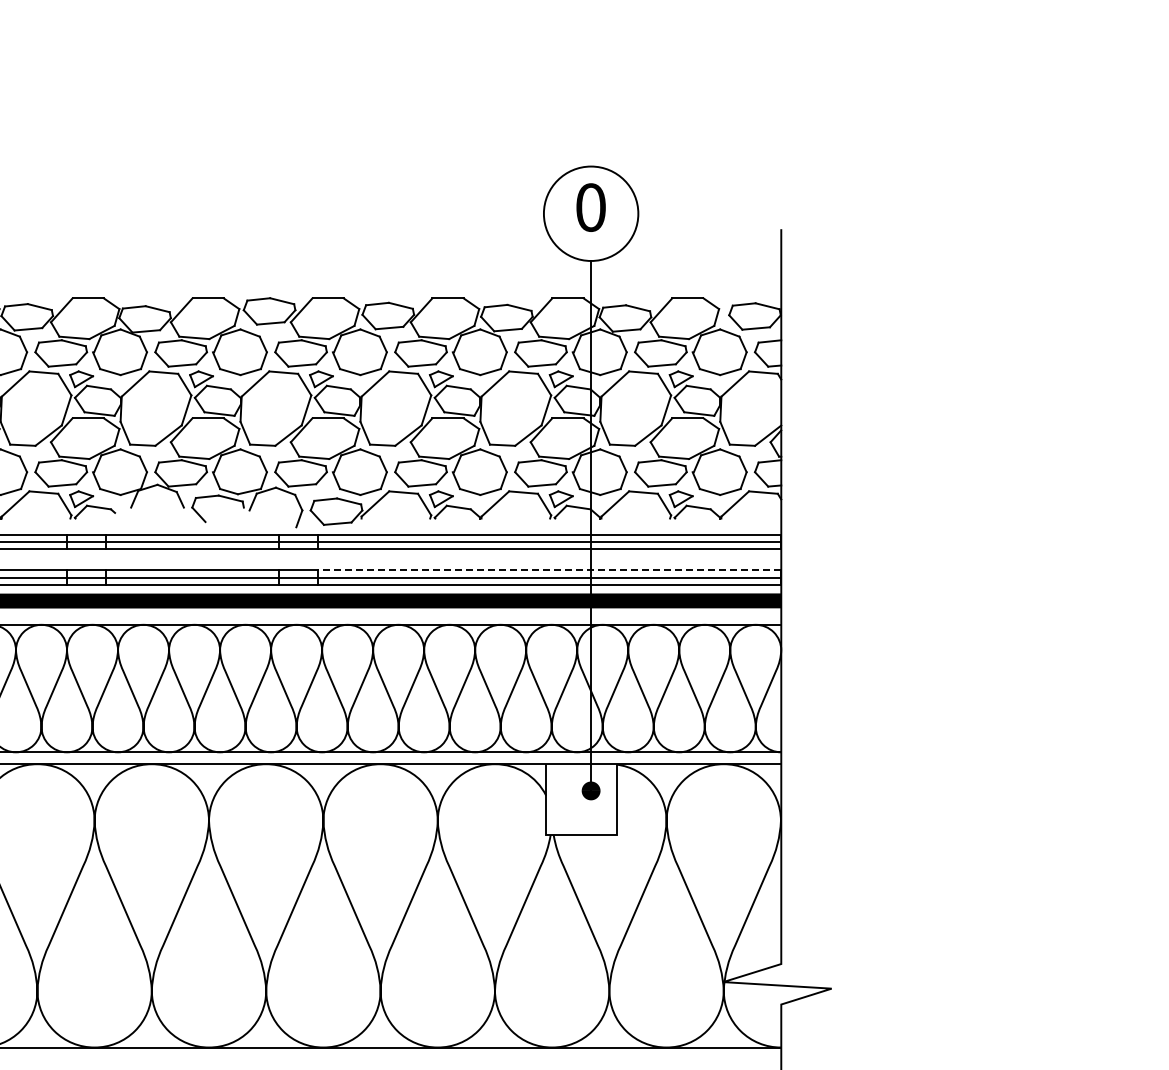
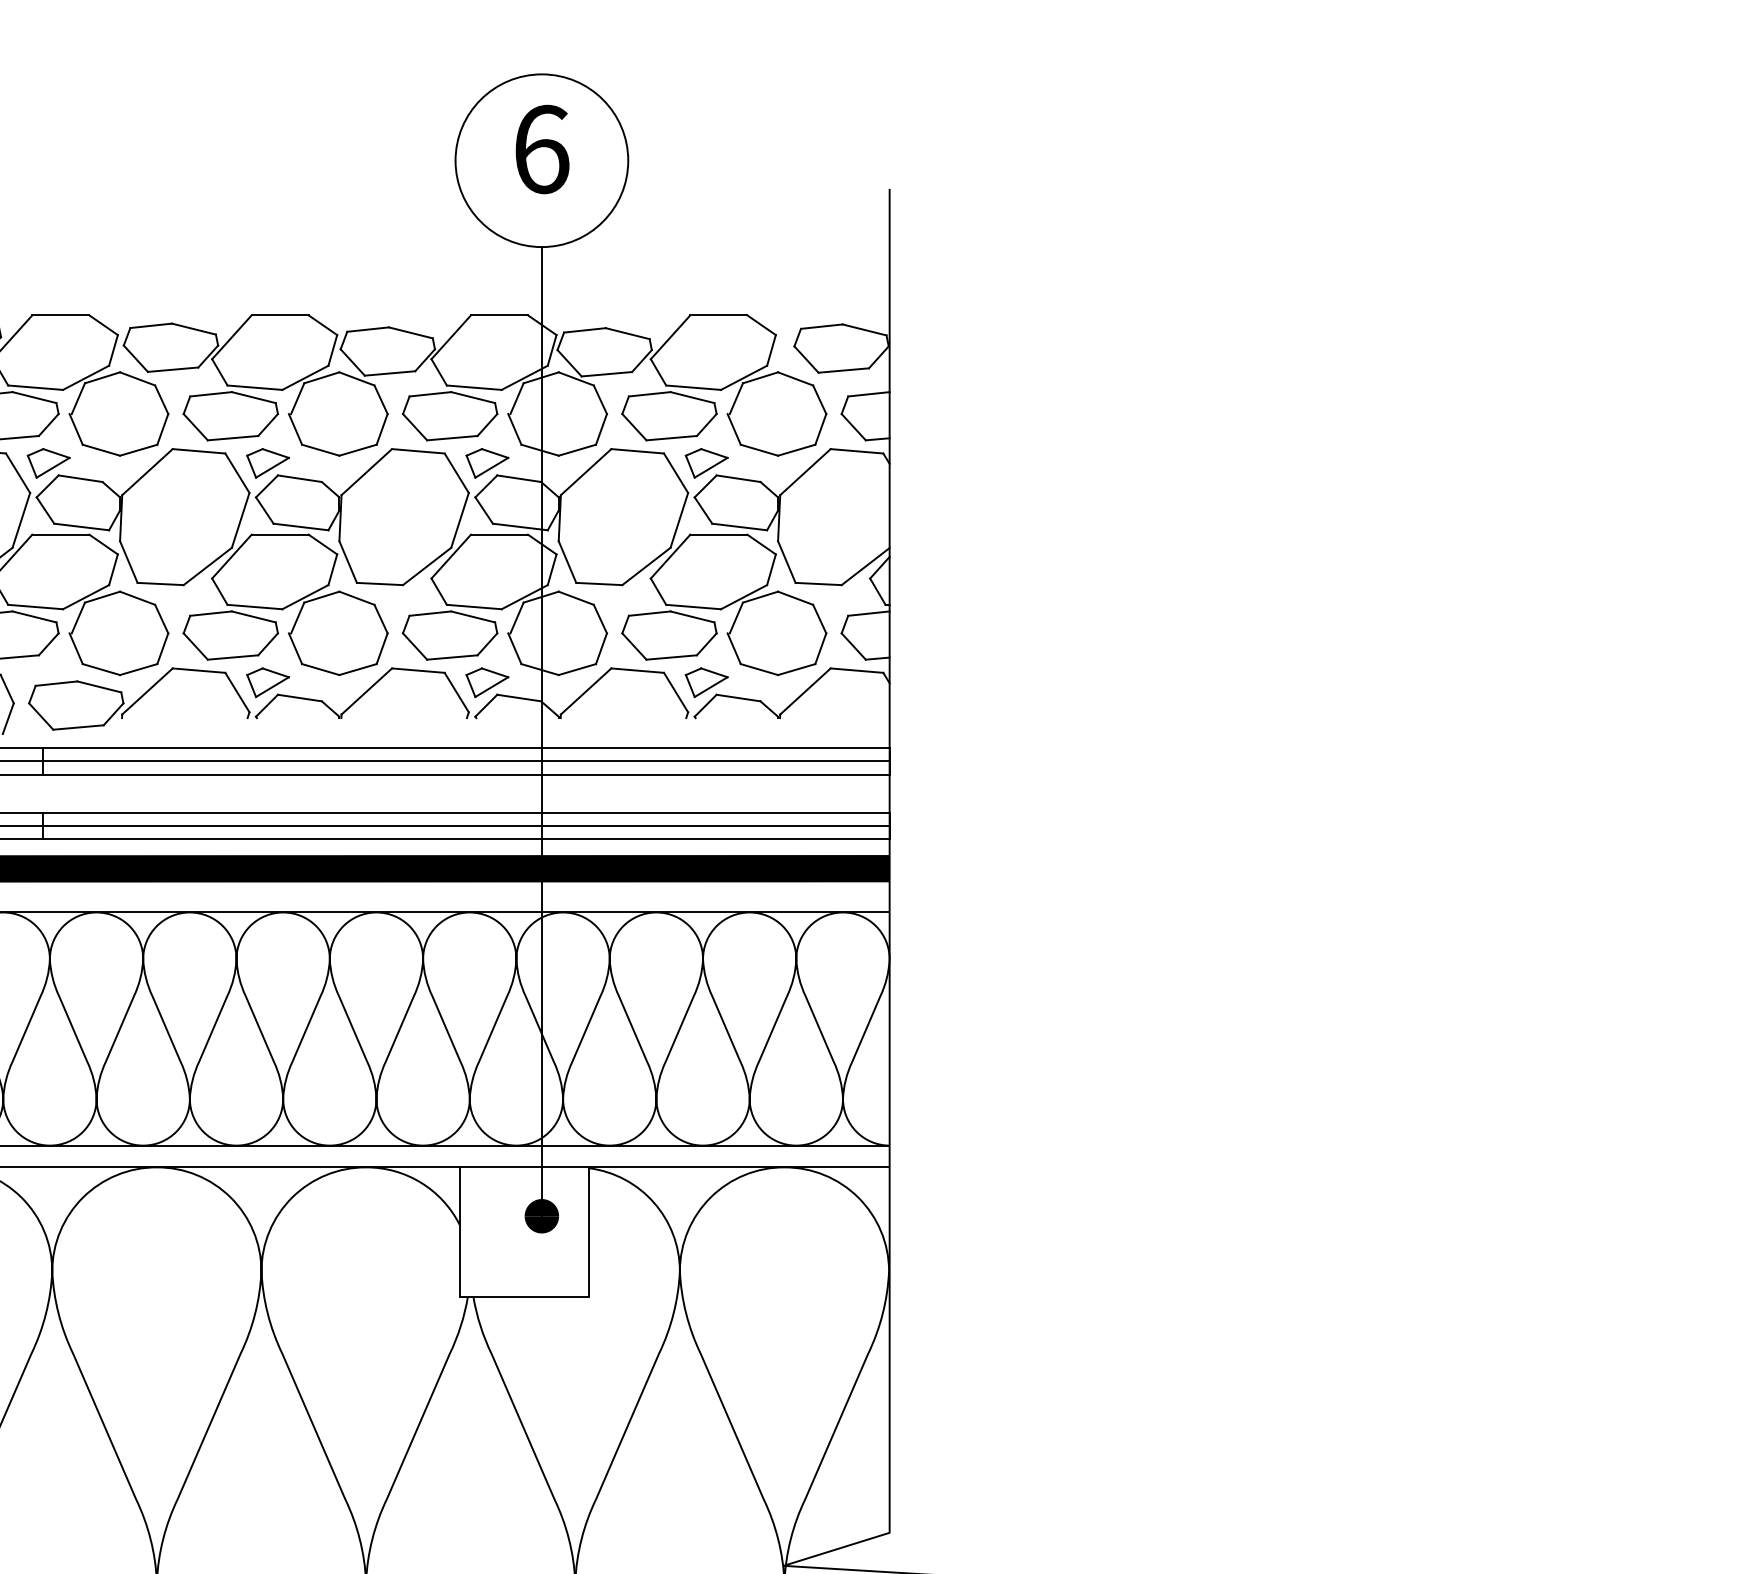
text: (591, 207) -> (542, 149), 0 -> 6
line: (549, 570) -> (465, 813), dashed -> solid

